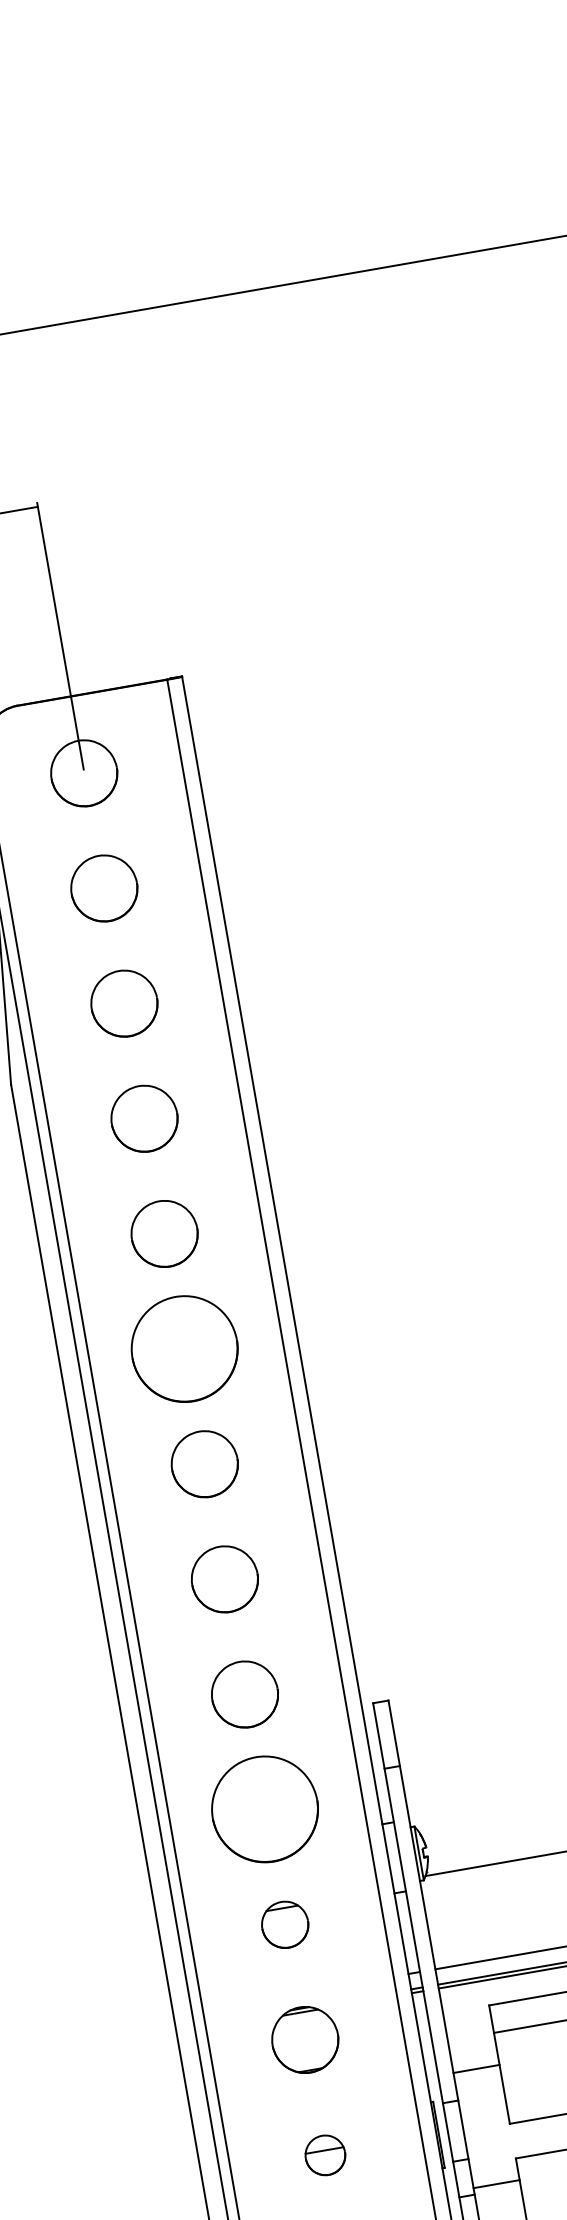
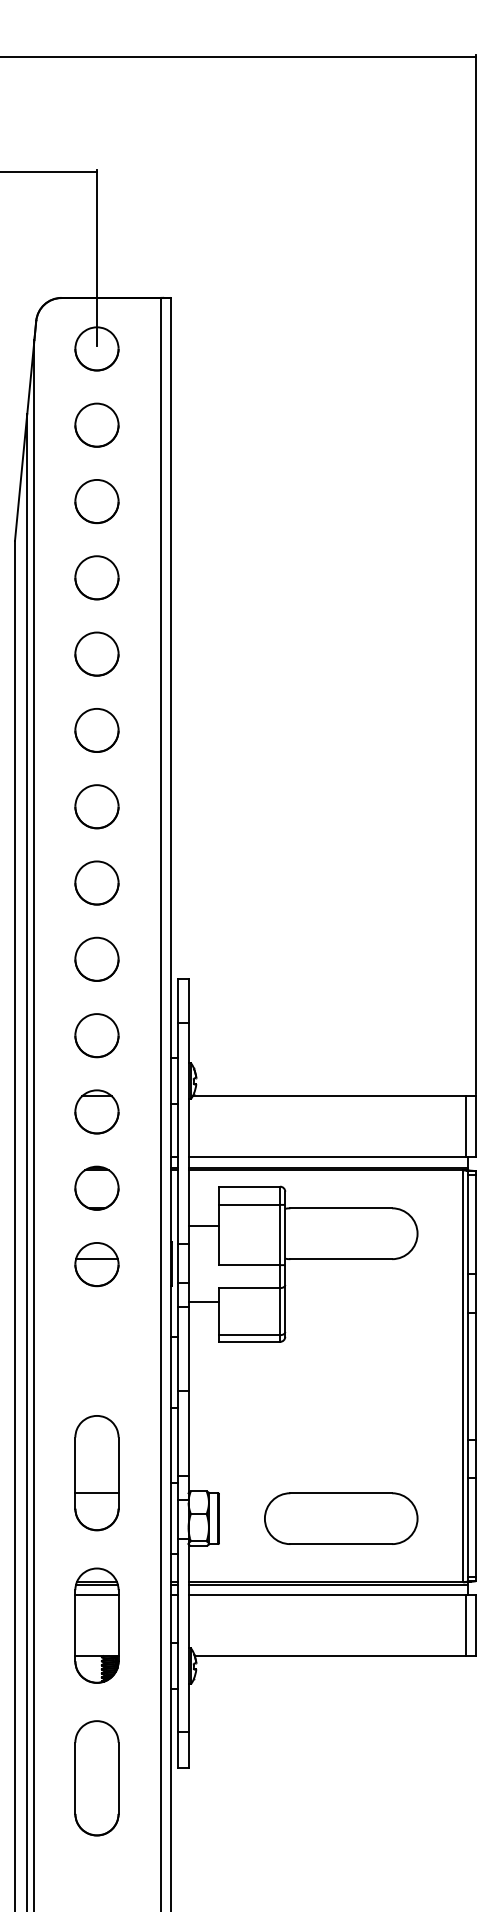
part: (183, 1349) -> (96, 730), size x0.62
part: (264, 1809) -> (96, 1035), size x0.62
part: (284, 1924) -> (96, 1111), size x1.43
part: (324, 2155) -> (96, 1264), size x1.67

